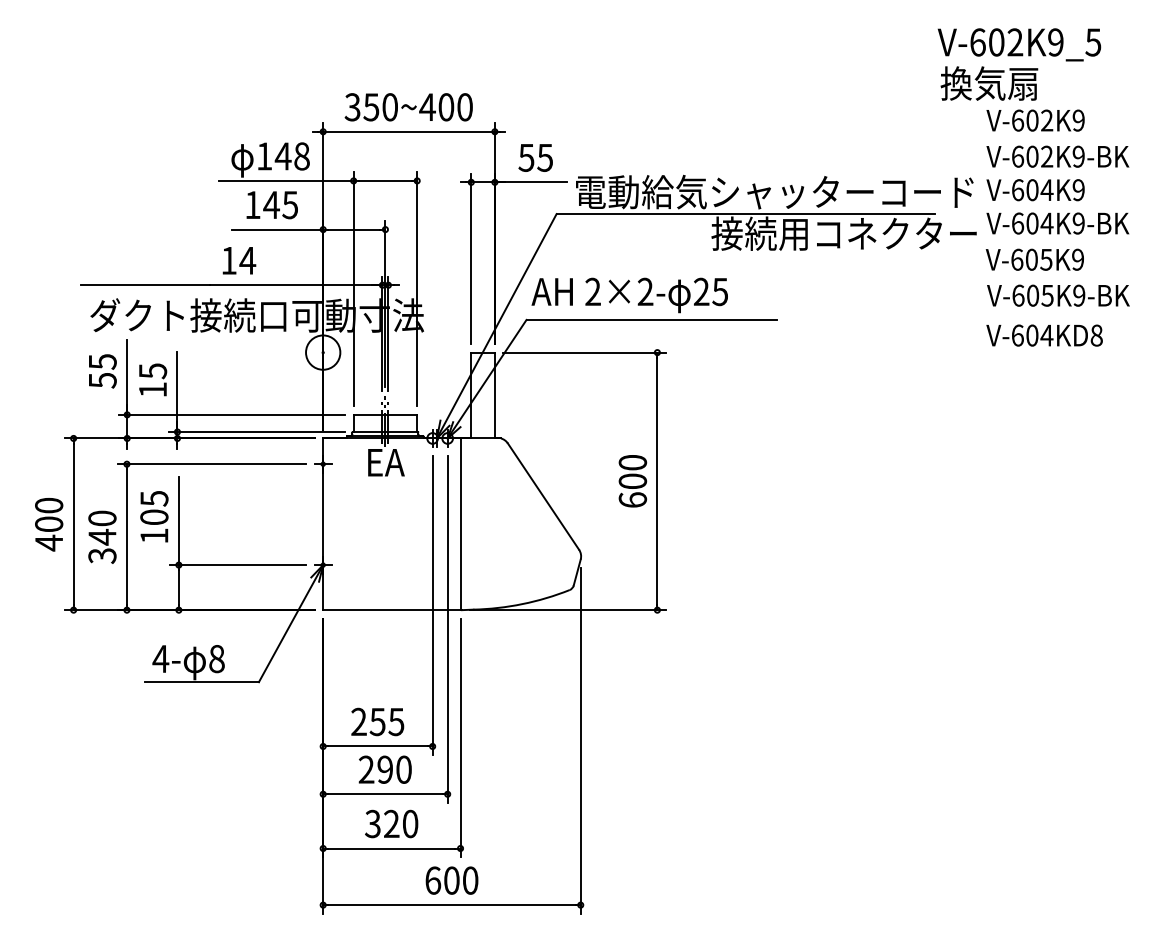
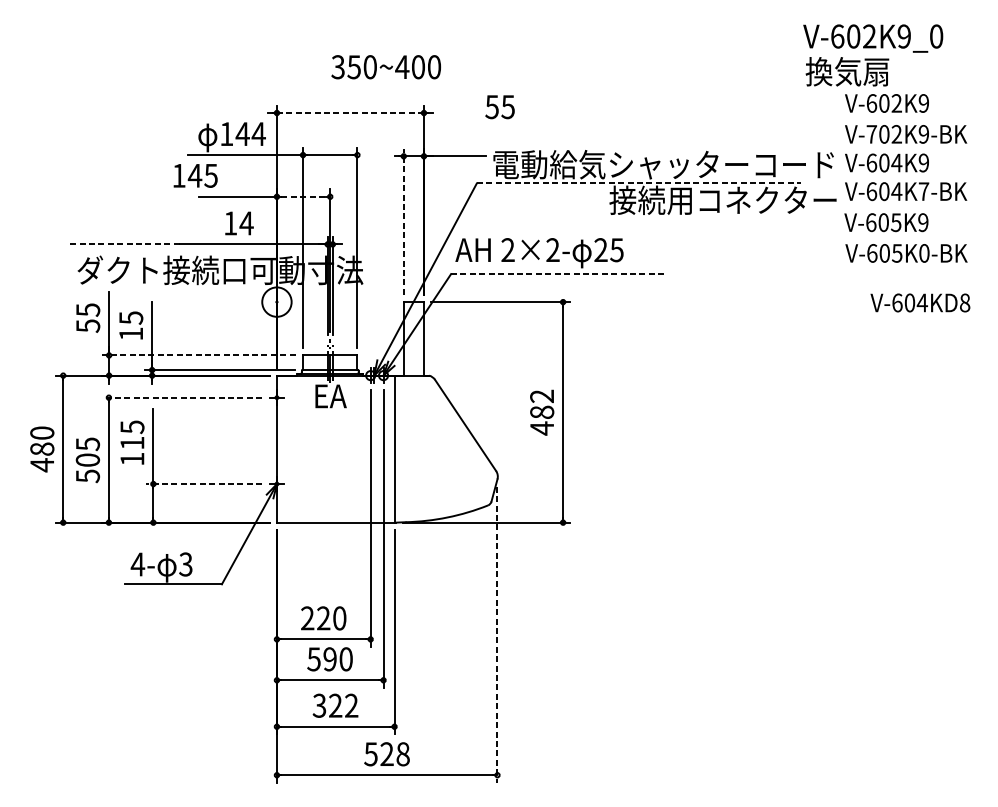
text: (1093, 42) -> (936, 36), V-602K9_5 -> V-602K9_0
text: (408, 107) -> (385, 67), moved
line: (409, 131) -> (350, 112), solid -> dashed
text: (301, 156) -> (258, 134), 148 -> 144
text: (1018, 156) -> (872, 134), V-602K9-BK -> V-702K9-BK
text: (535, 157) -> (499, 106), moved
text: (271, 205) -> (195, 176), moved
line: (746, 214) -> (639, 183), solid -> dashed
text: (1078, 223) -> (923, 191), V-604K9-BK -> V-604K7-BK
line: (354, 229) -> (303, 196), solid -> dashed
line: (471, 258) -> (403, 221), solid -> dashed
text: (239, 260) -> (239, 223), moved
line: (145, 285) -> (124, 244), solid -> dashed
text: (1079, 295) -> (924, 253), V-605K9-BK -> V-605K0-BK
line: (652, 319) -> (558, 273), solid -> dashed
text: (1044, 335) -> (920, 302), moved
line: (231, 414) -> (198, 355), solid -> dashed
line: (212, 464) -> (182, 397), solid -> dashed
text: (632, 481) -> (541, 412), 600 -> 482
text: (154, 516) -> (132, 442), 105 -> 115
text: (49, 523) -> (42, 448), 400 -> 480
text: (102, 536) -> (87, 459), 340 -> 505
line: (238, 565) -> (204, 484), solid -> dashed
text: (216, 658) -> (185, 564), 8 -> 3
text: (386, 721) -> (331, 618), 255 -> 220
line: (580, 740) -> (497, 634), solid -> dashed
text: (366, 769) -> (314, 659), 290 -> 590
text: (410, 824) -> (351, 706), 320 -> 322
text: (451, 880) -> (386, 754), 600 -> 528

